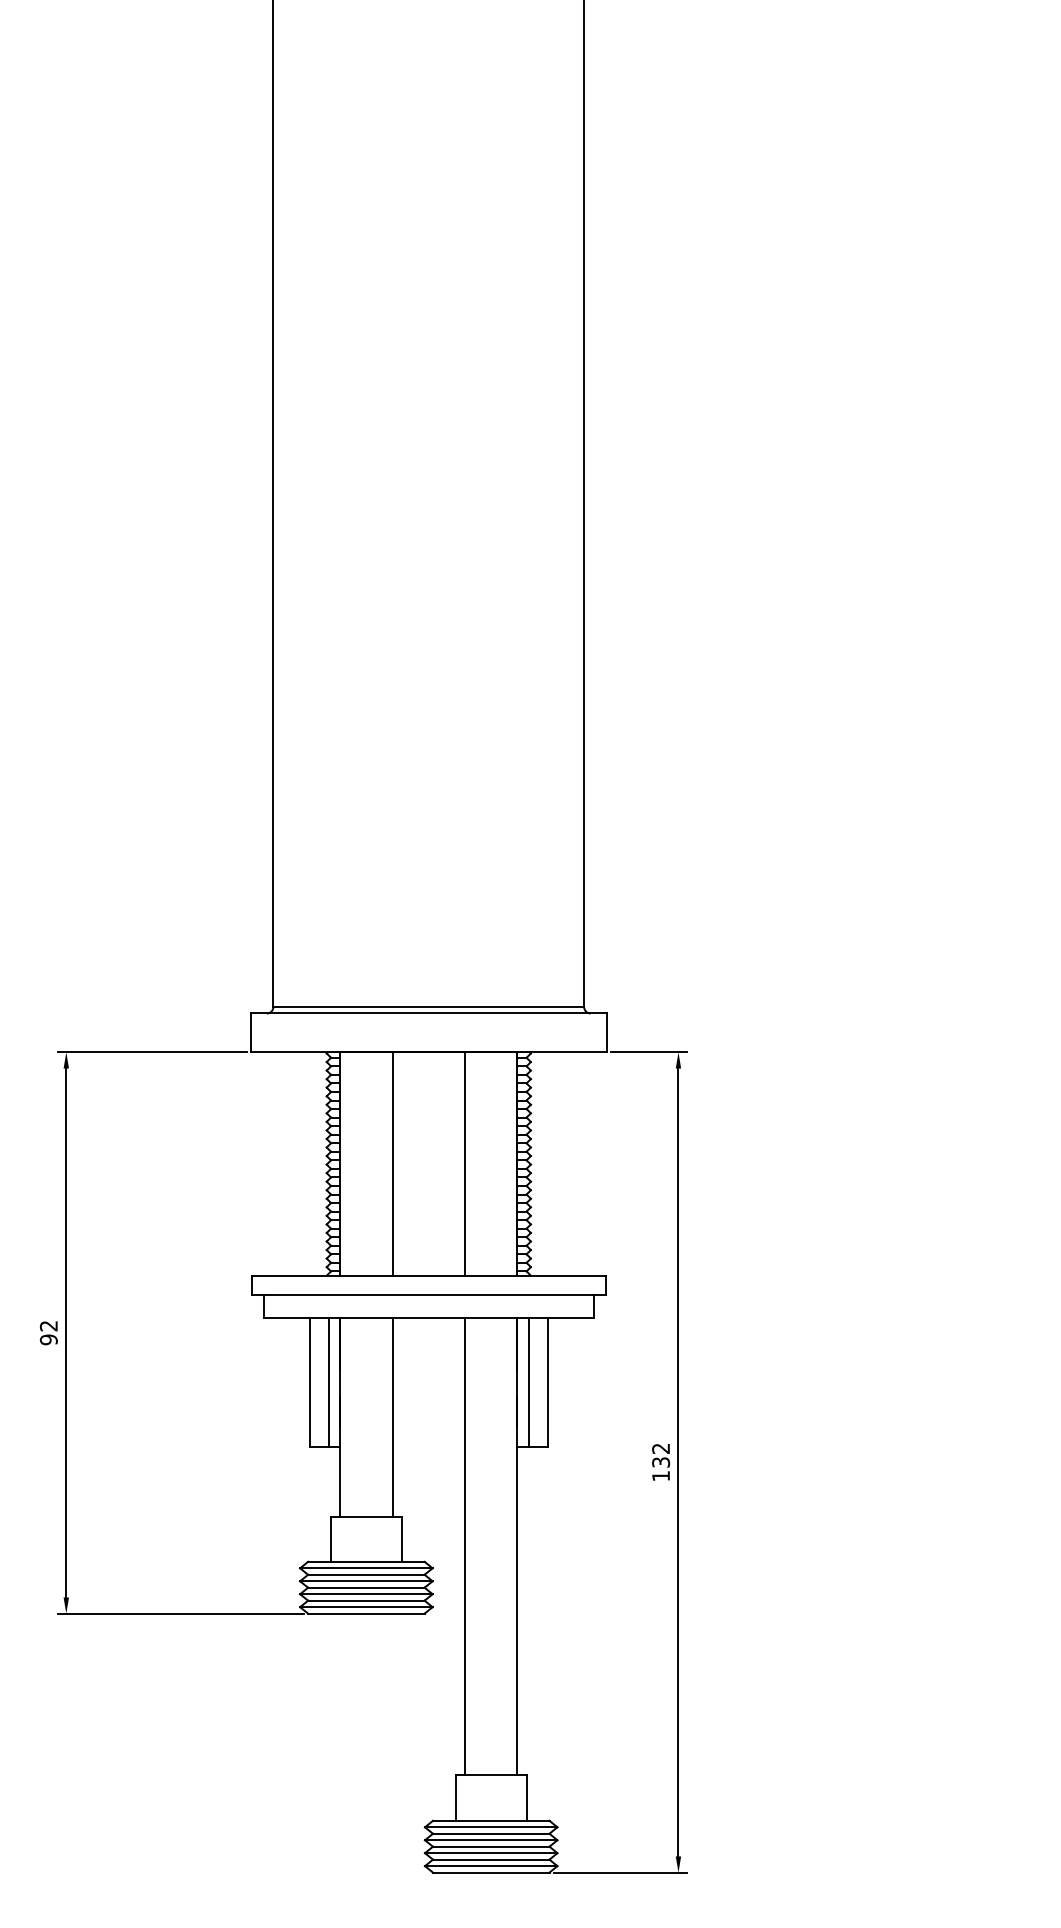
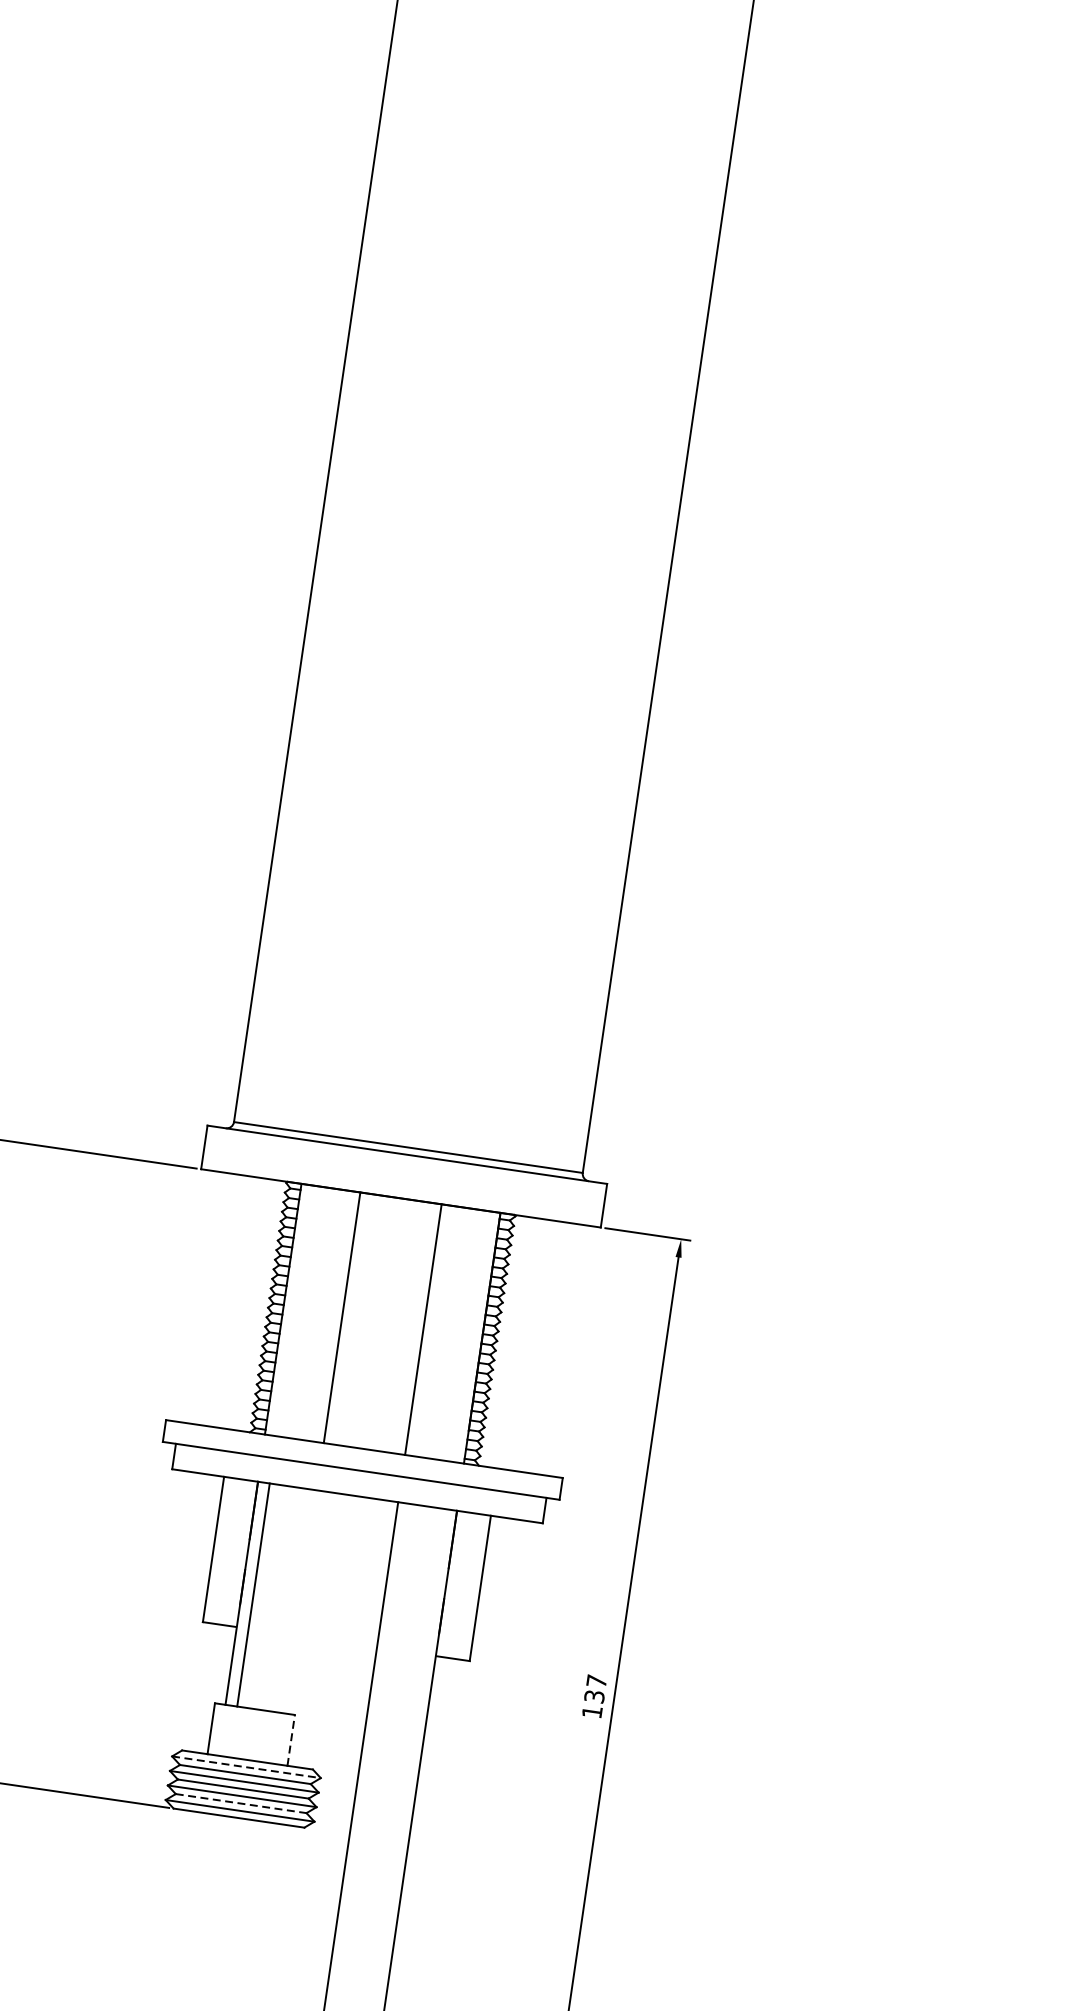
line: (328, 1382) -> (234, 1552), removed
line: (529, 1382) -> (459, 1585), removed
line: (392, 1416) -> (253, 1594), moved
text: (660, 1448) -> (596, 1680), 132 -> 137
line: (401, 1539) -> (290, 1740), solid -> dashed
line: (366, 1568) -> (246, 1767), solid -> dashed
line: (366, 1600) -> (241, 1803), solid -> dashed

